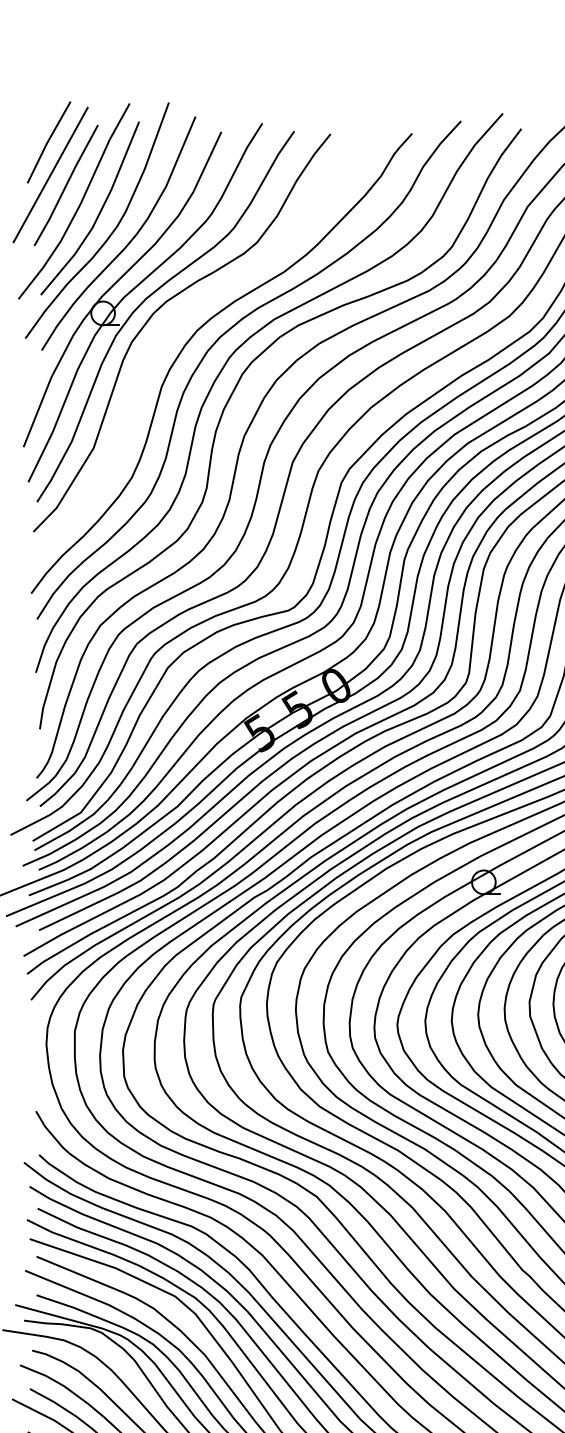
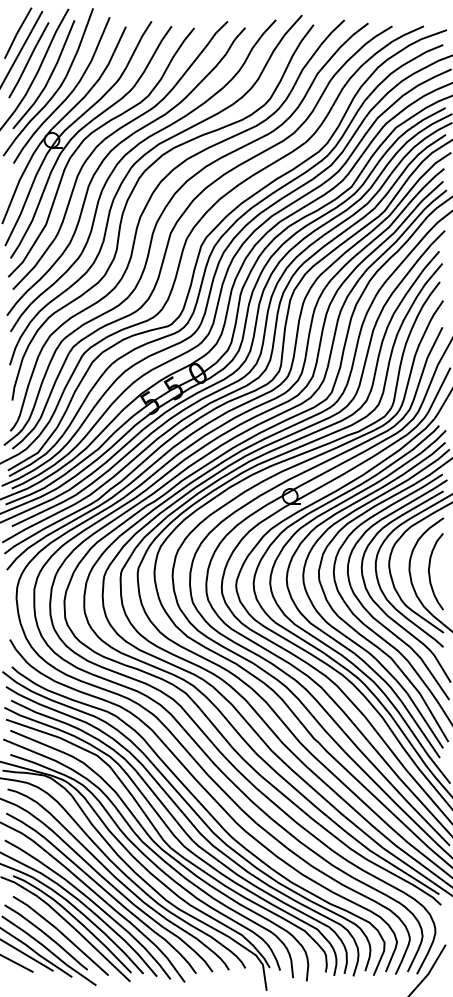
curve: (190, 312) -> (106, 139), added

